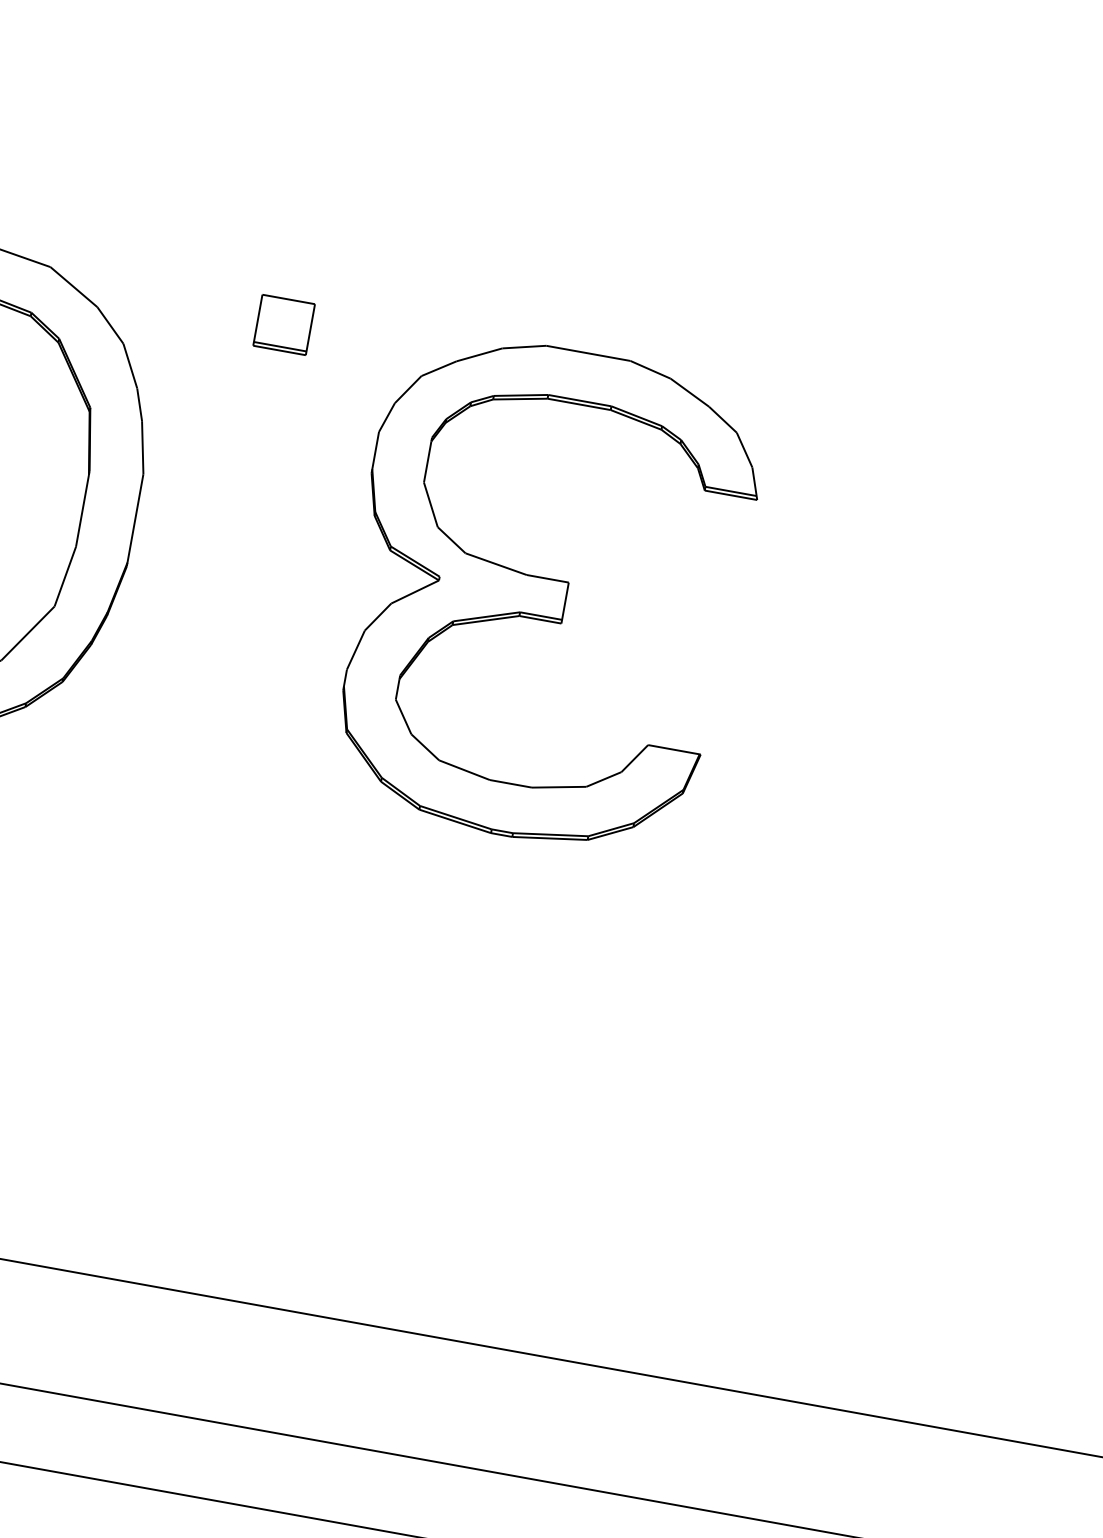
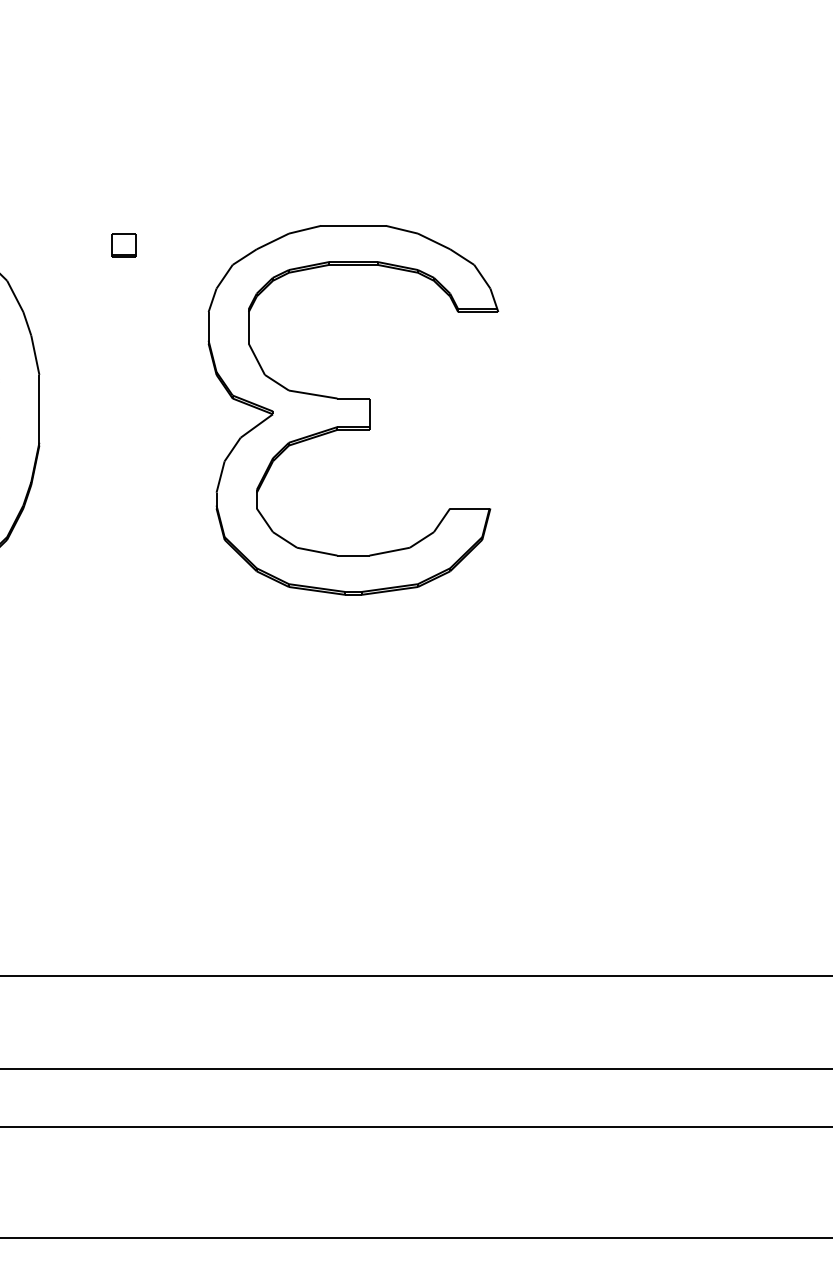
part: (283, 325) -> (123, 245), size x0.6

